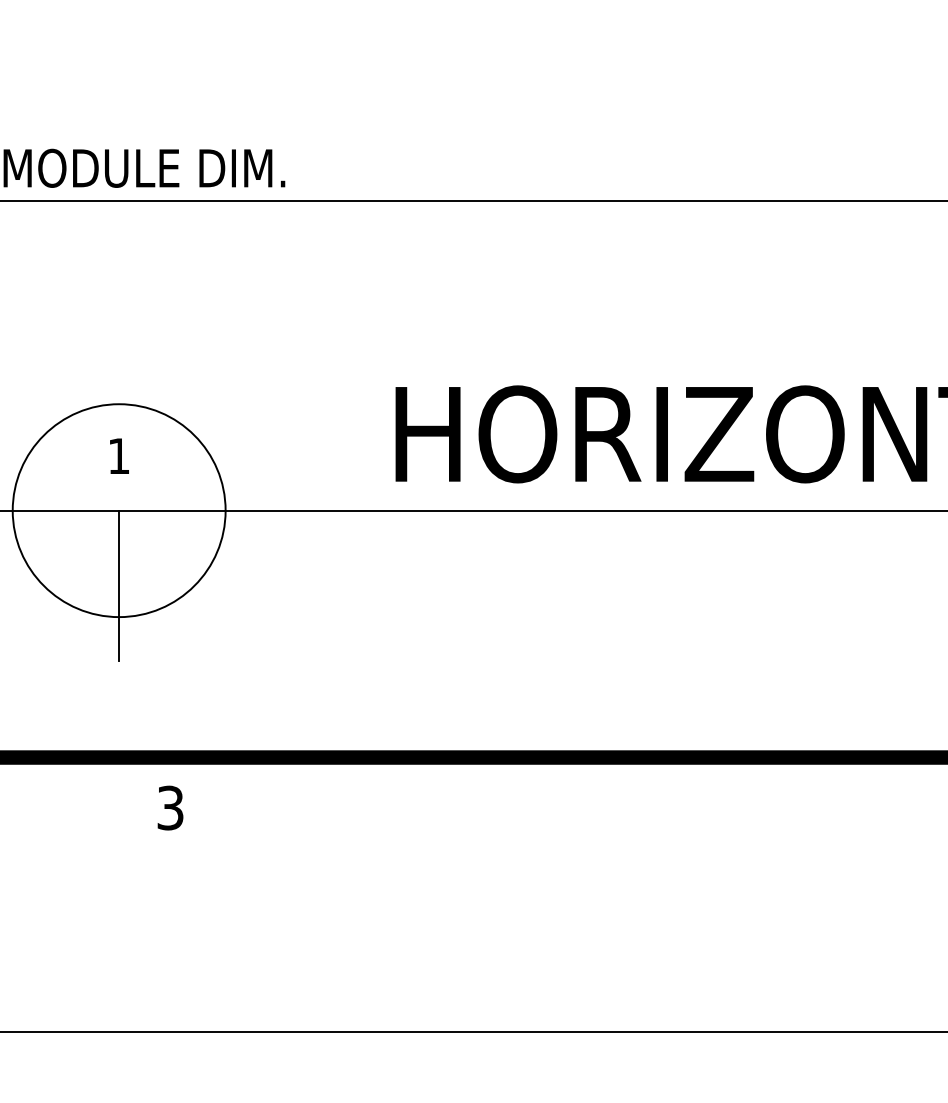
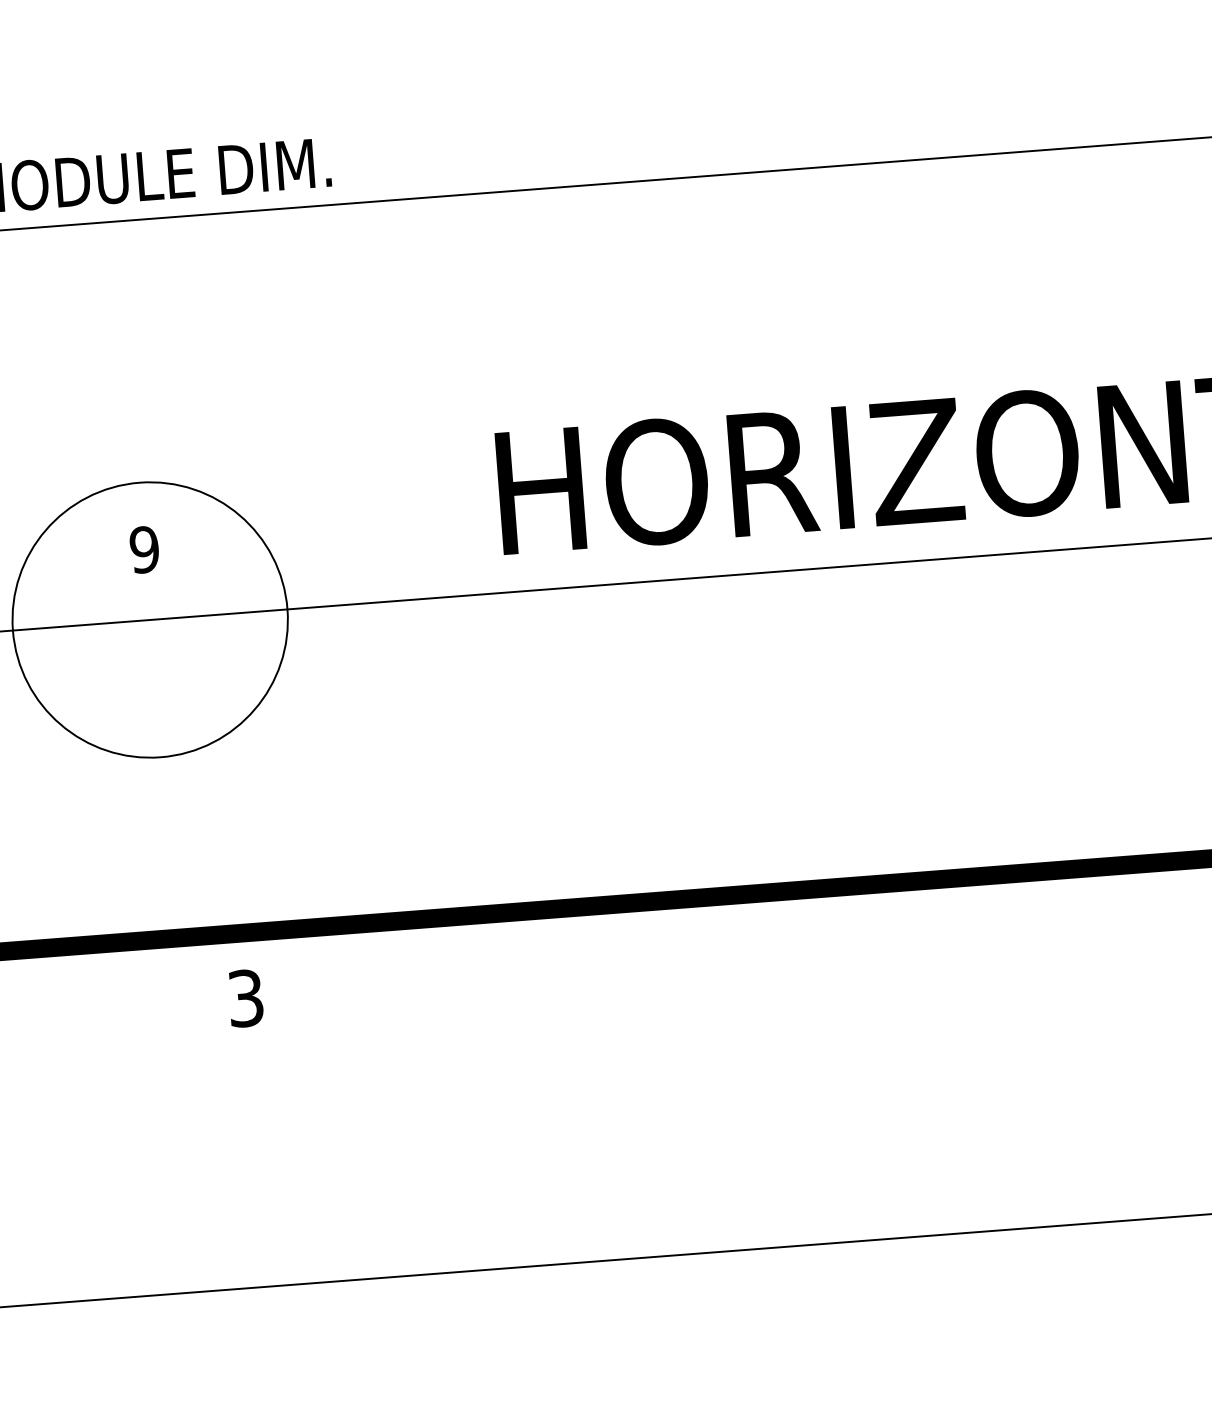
text: (118, 455) -> (143, 548), 1 -> 9
line: (119, 585) -> (158, 716), removed

